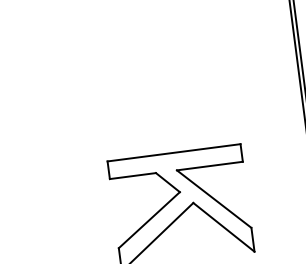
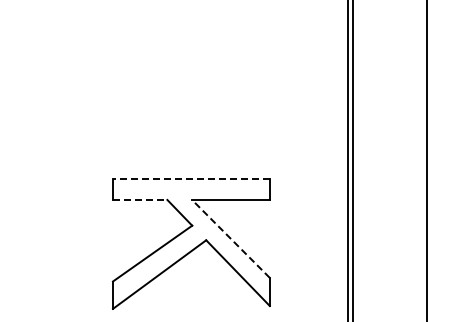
line: (173, 153) -> (190, 179), solid -> dashed
line: (133, 175) -> (140, 199), solid -> dashed
line: (213, 198) -> (230, 238), solid -> dashed

